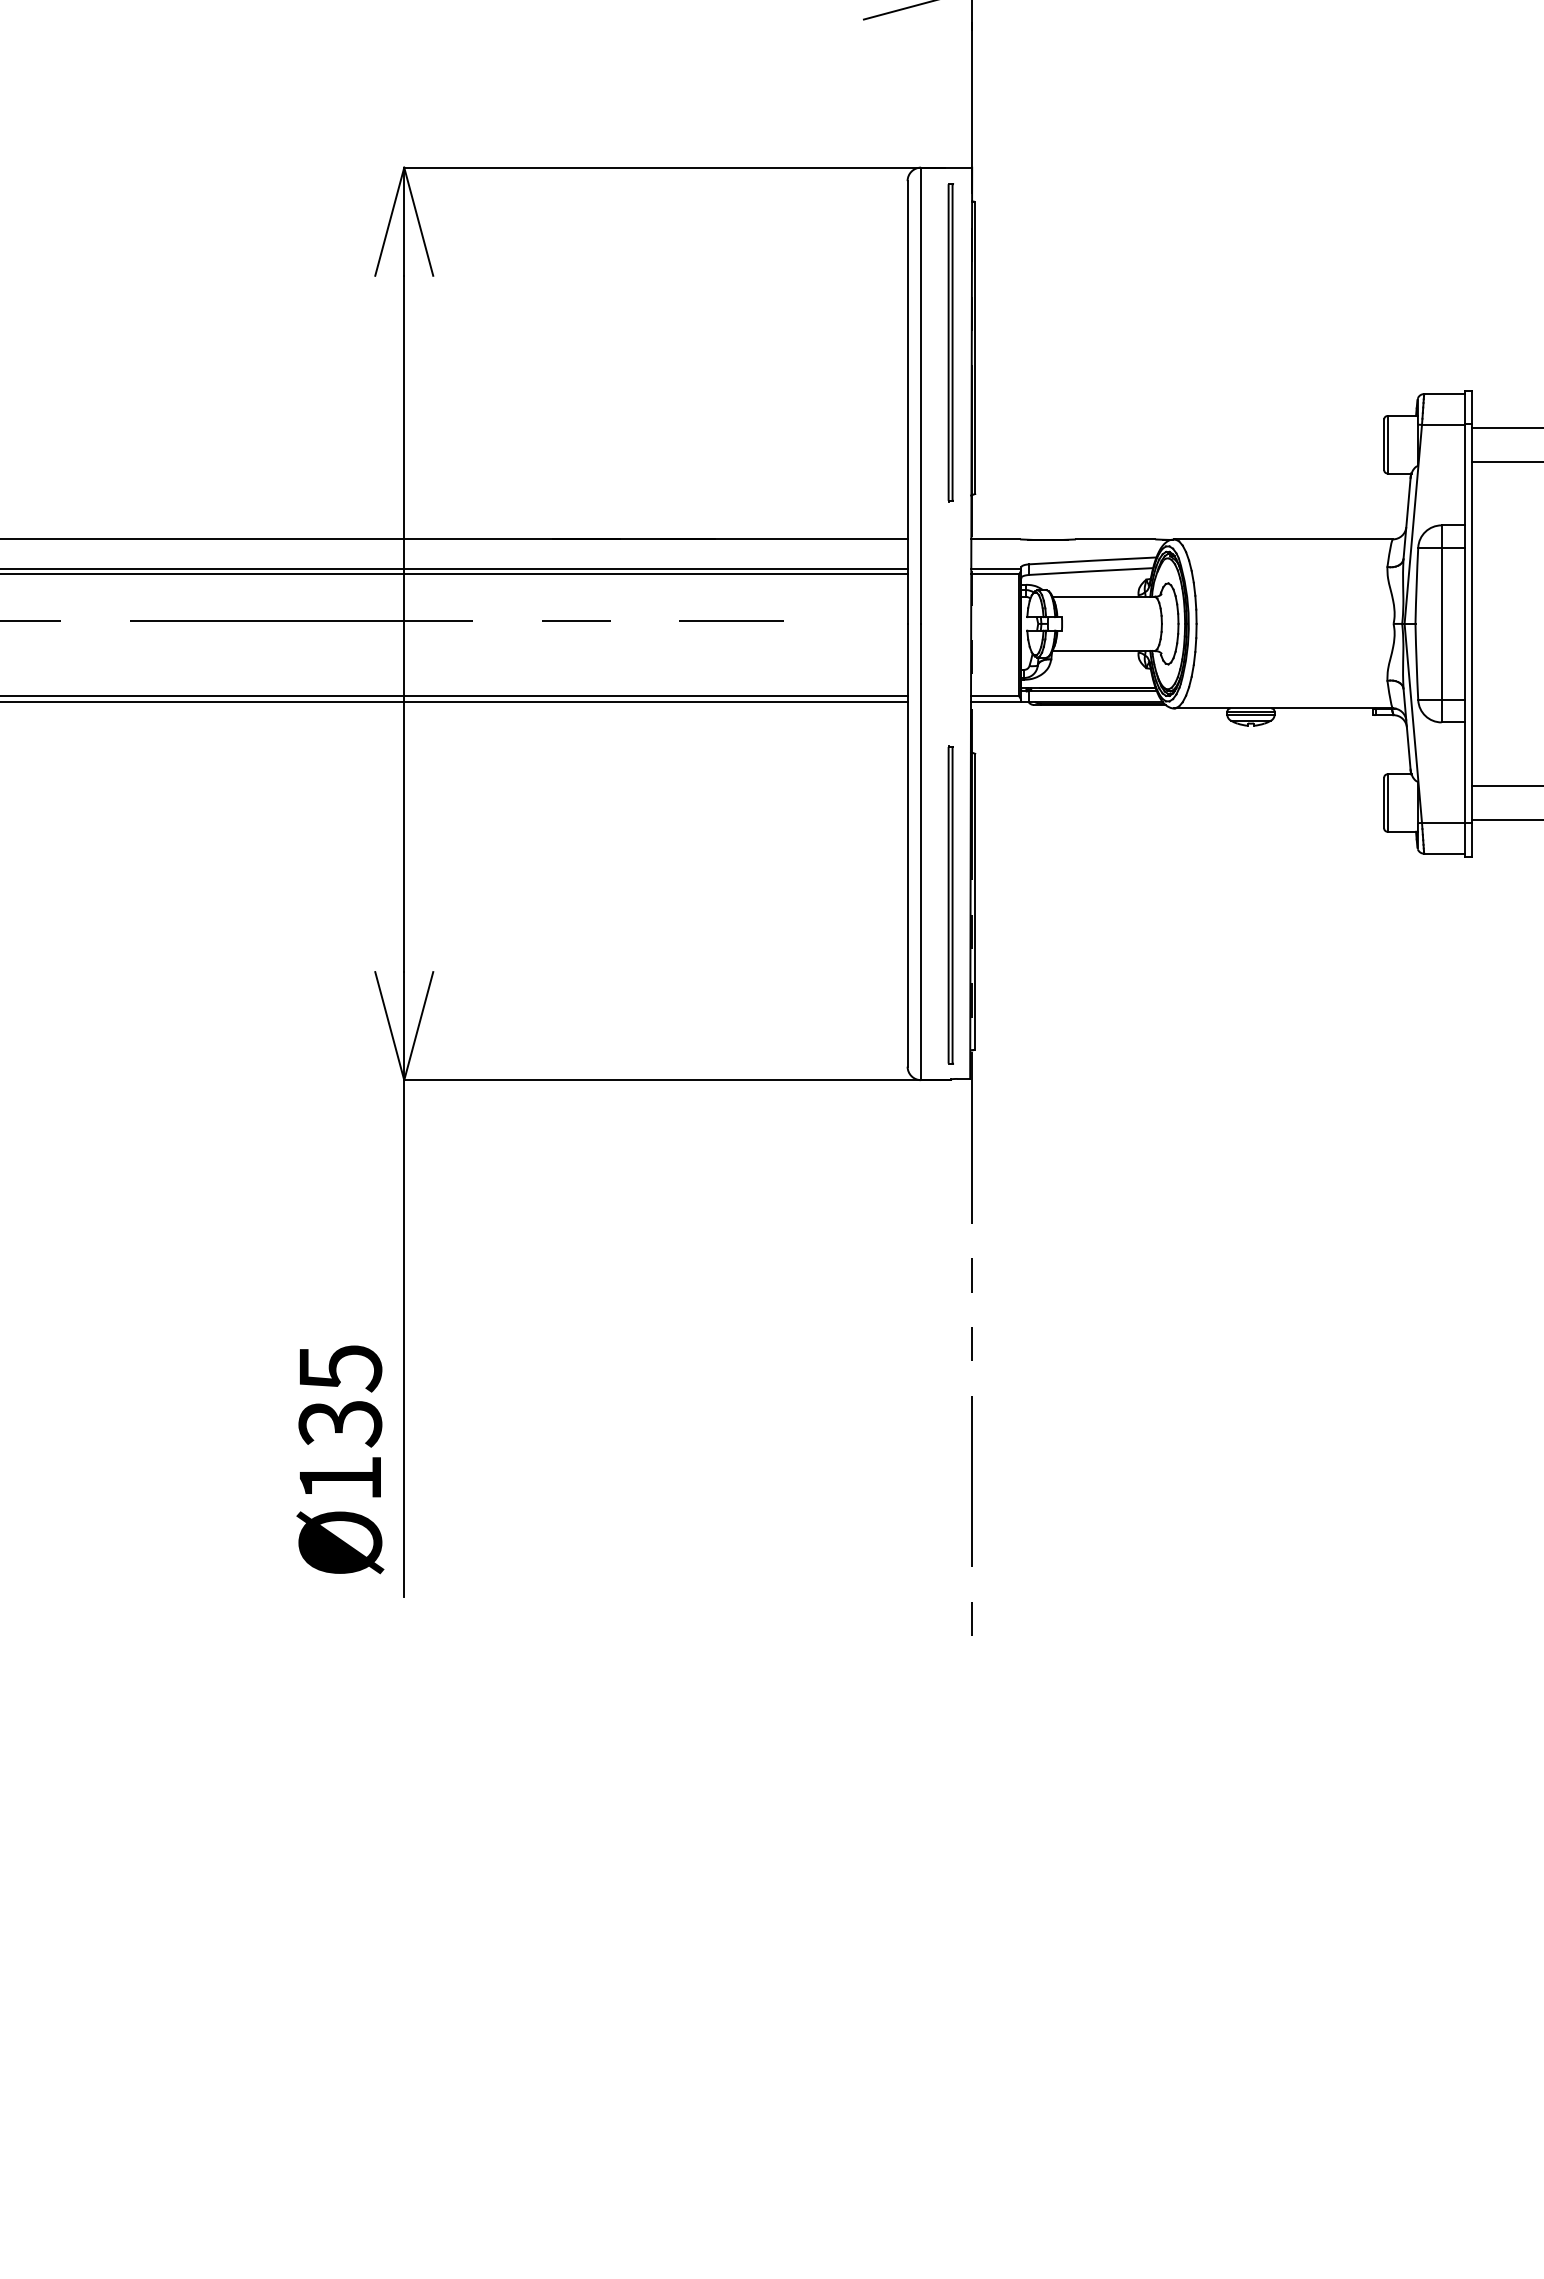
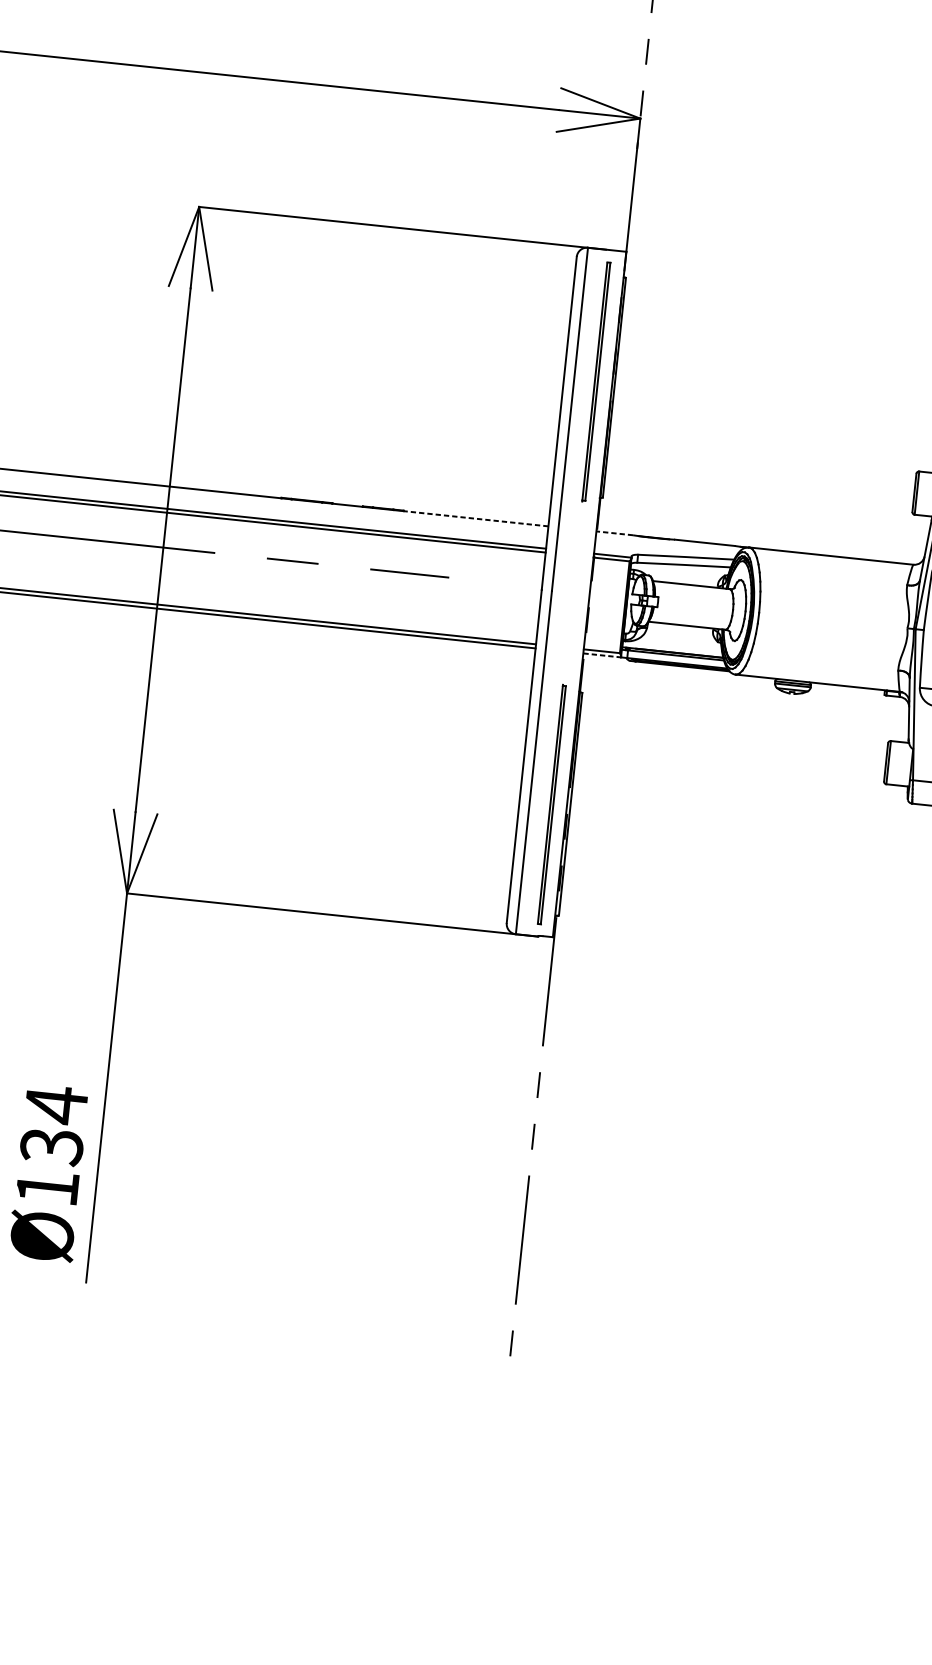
line: (810, 539) -> (475, 518), solid -> dashed
line: (995, 539) -> (614, 533), solid -> dashed
line: (996, 701) -> (602, 655), solid -> dashed
text: (340, 1368) -> (56, 1105), Ø135 -> Ø134

